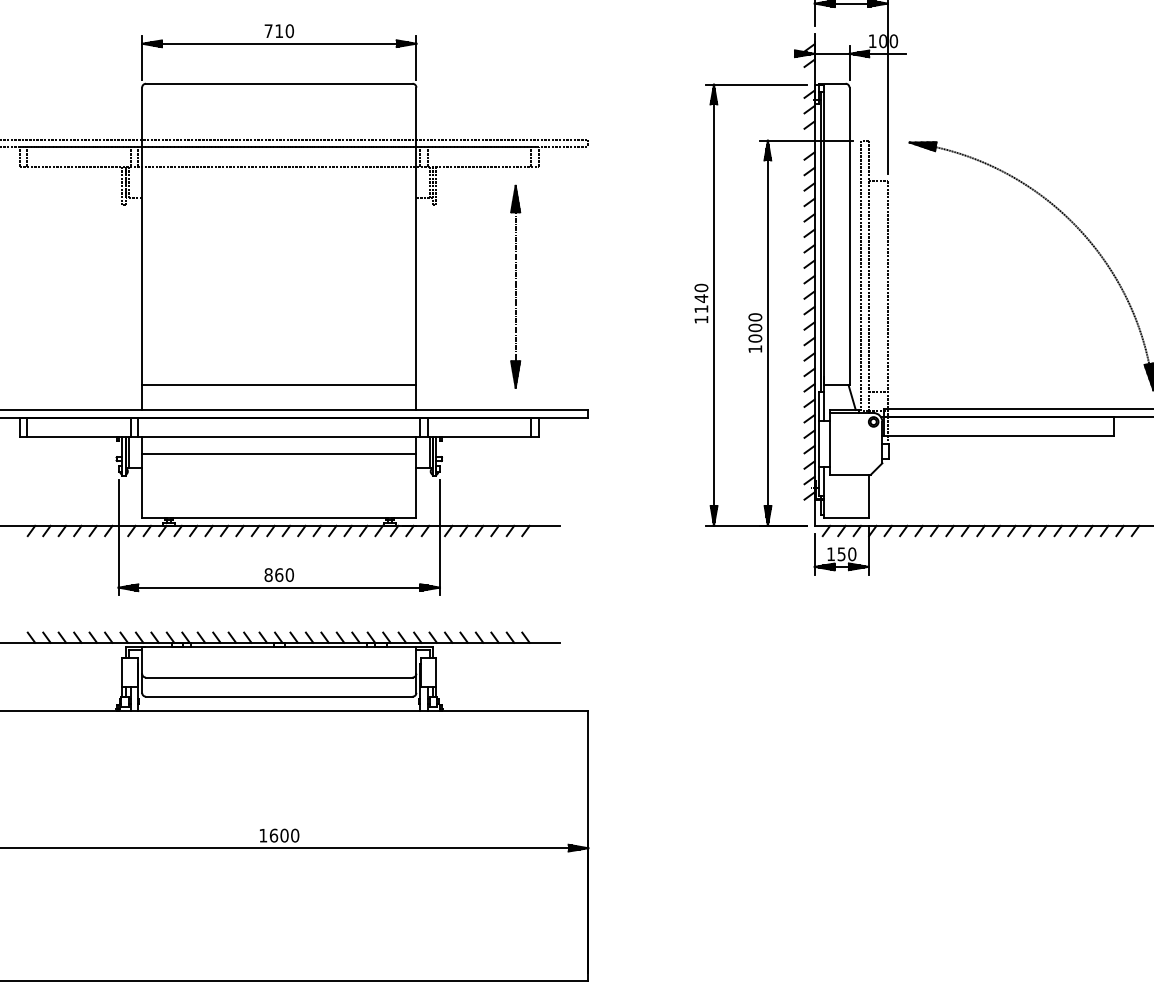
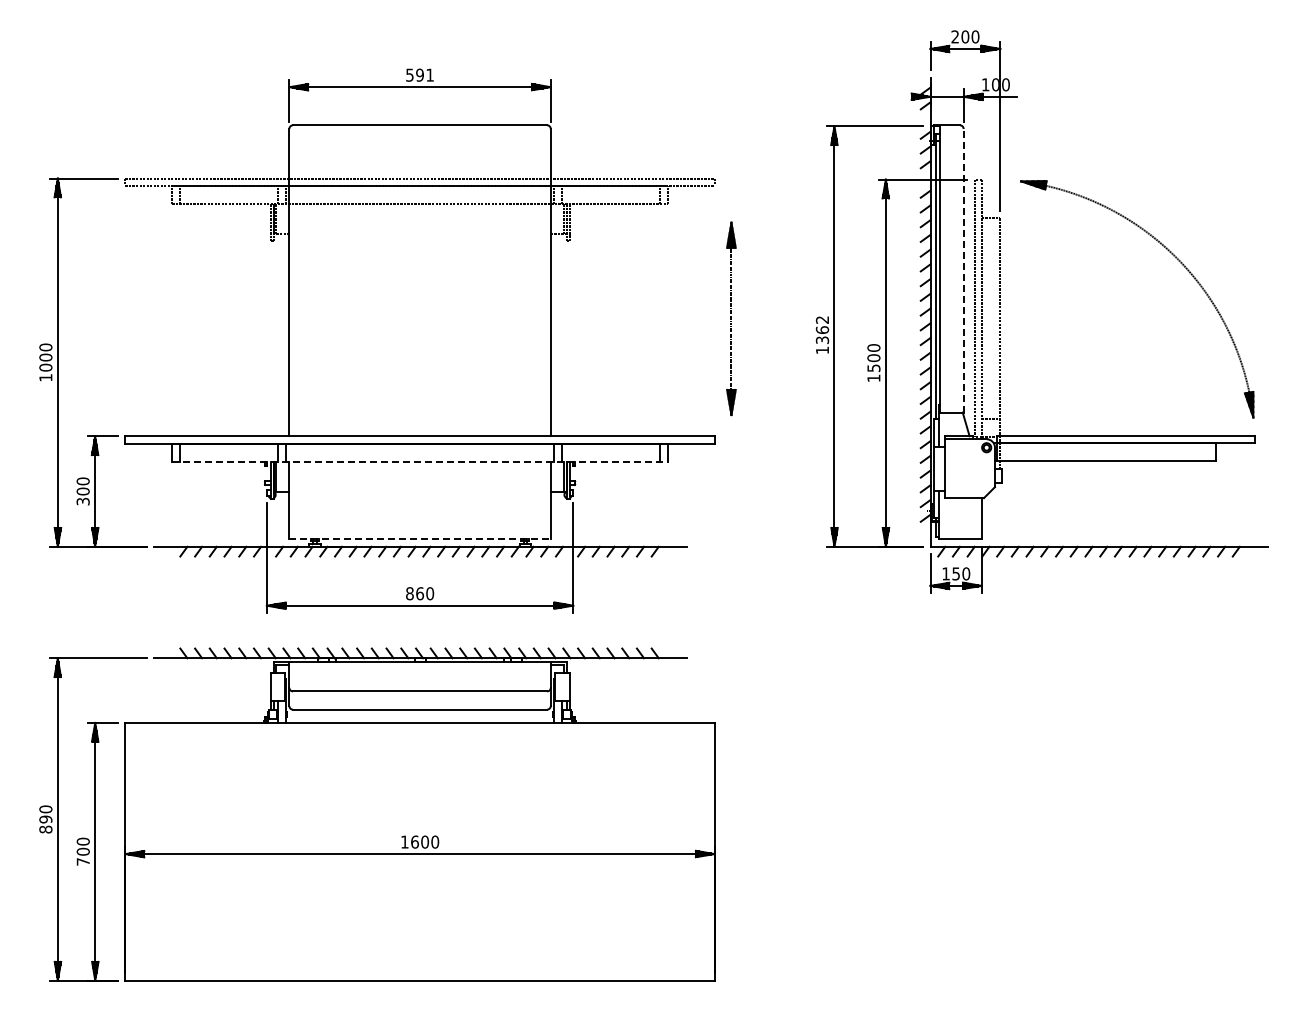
text: (279, 30) -> (420, 74), 710 -> 591
line: (849, 236) -> (963, 270), solid -> dashed
part: (515, 286) -> (731, 318), moved
text: (701, 298) -> (822, 330), 1140 -> 1362
text: (754, 338) -> (873, 368), 1000 -> 1500
line: (278, 384) -> (419, 412), removed
line: (279, 437) -> (420, 462), solid -> dashed
line: (278, 454) -> (419, 478), removed
line: (279, 518) -> (420, 539), solid -> dashed

